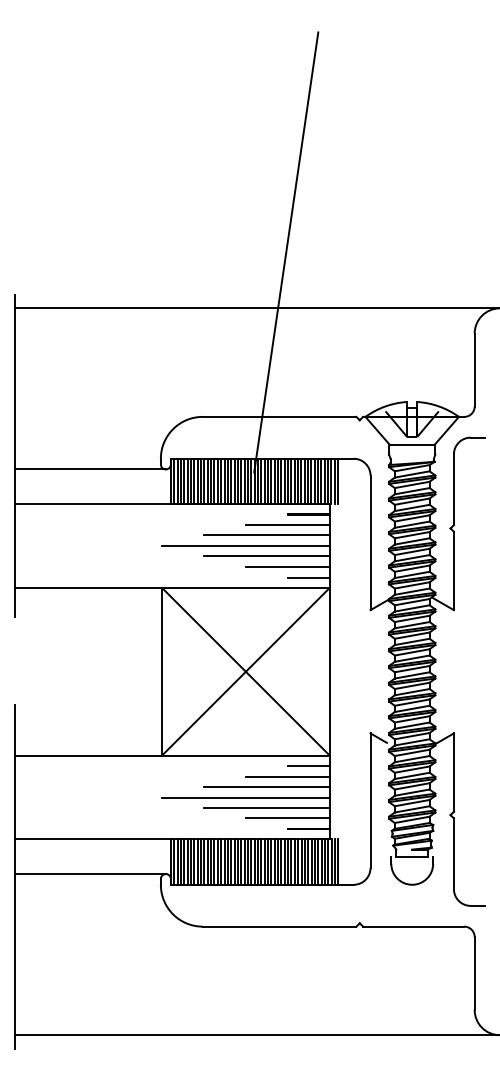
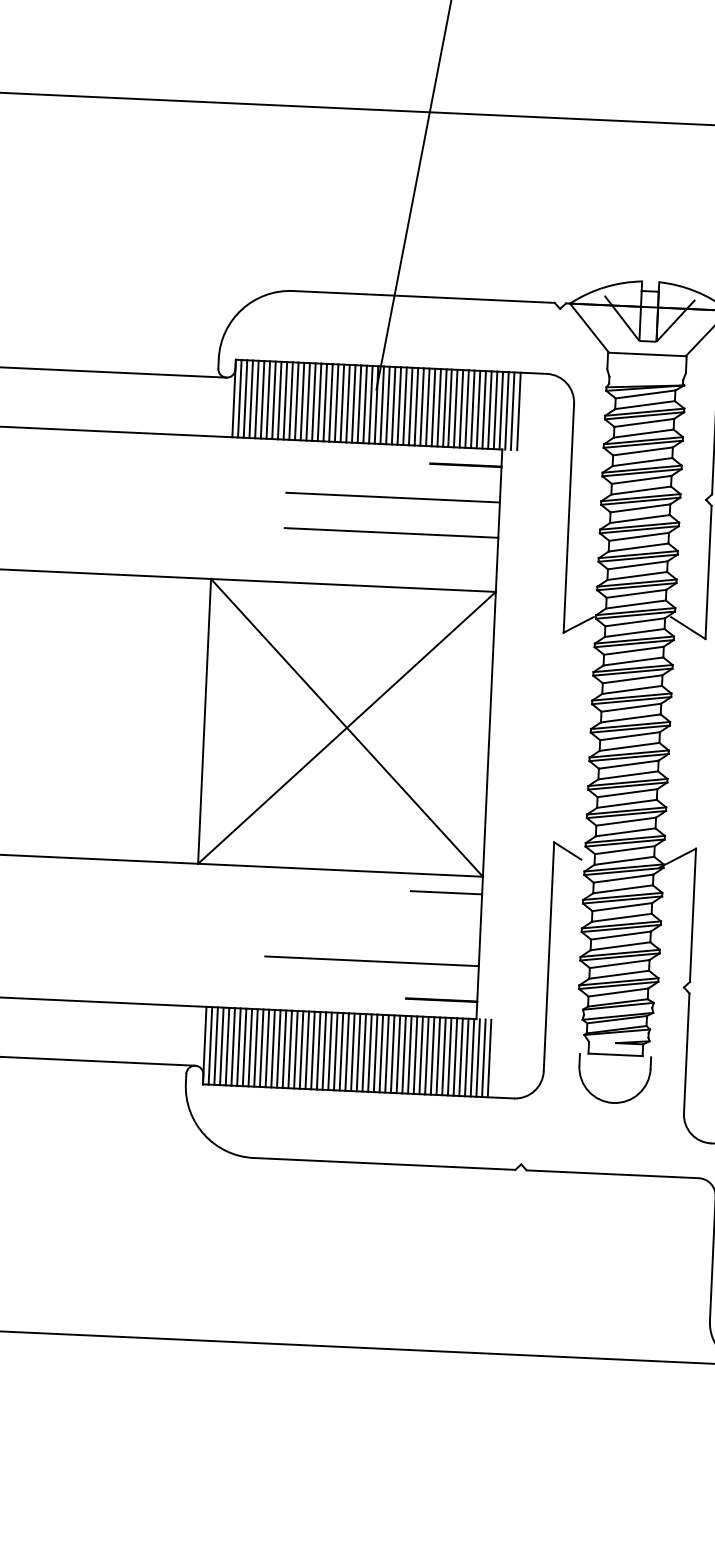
line: (287, 525) -> (429, 482), removed
line: (245, 545) -> (356, 513), removed
line: (287, 566) -> (425, 552), removed
line: (308, 577) -> (460, 572), removed
line: (287, 776) -> (409, 909), removed
line: (266, 787) -> (373, 926), removed
line: (245, 797) -> (336, 941), removed
line: (287, 818) -> (406, 980), removed

